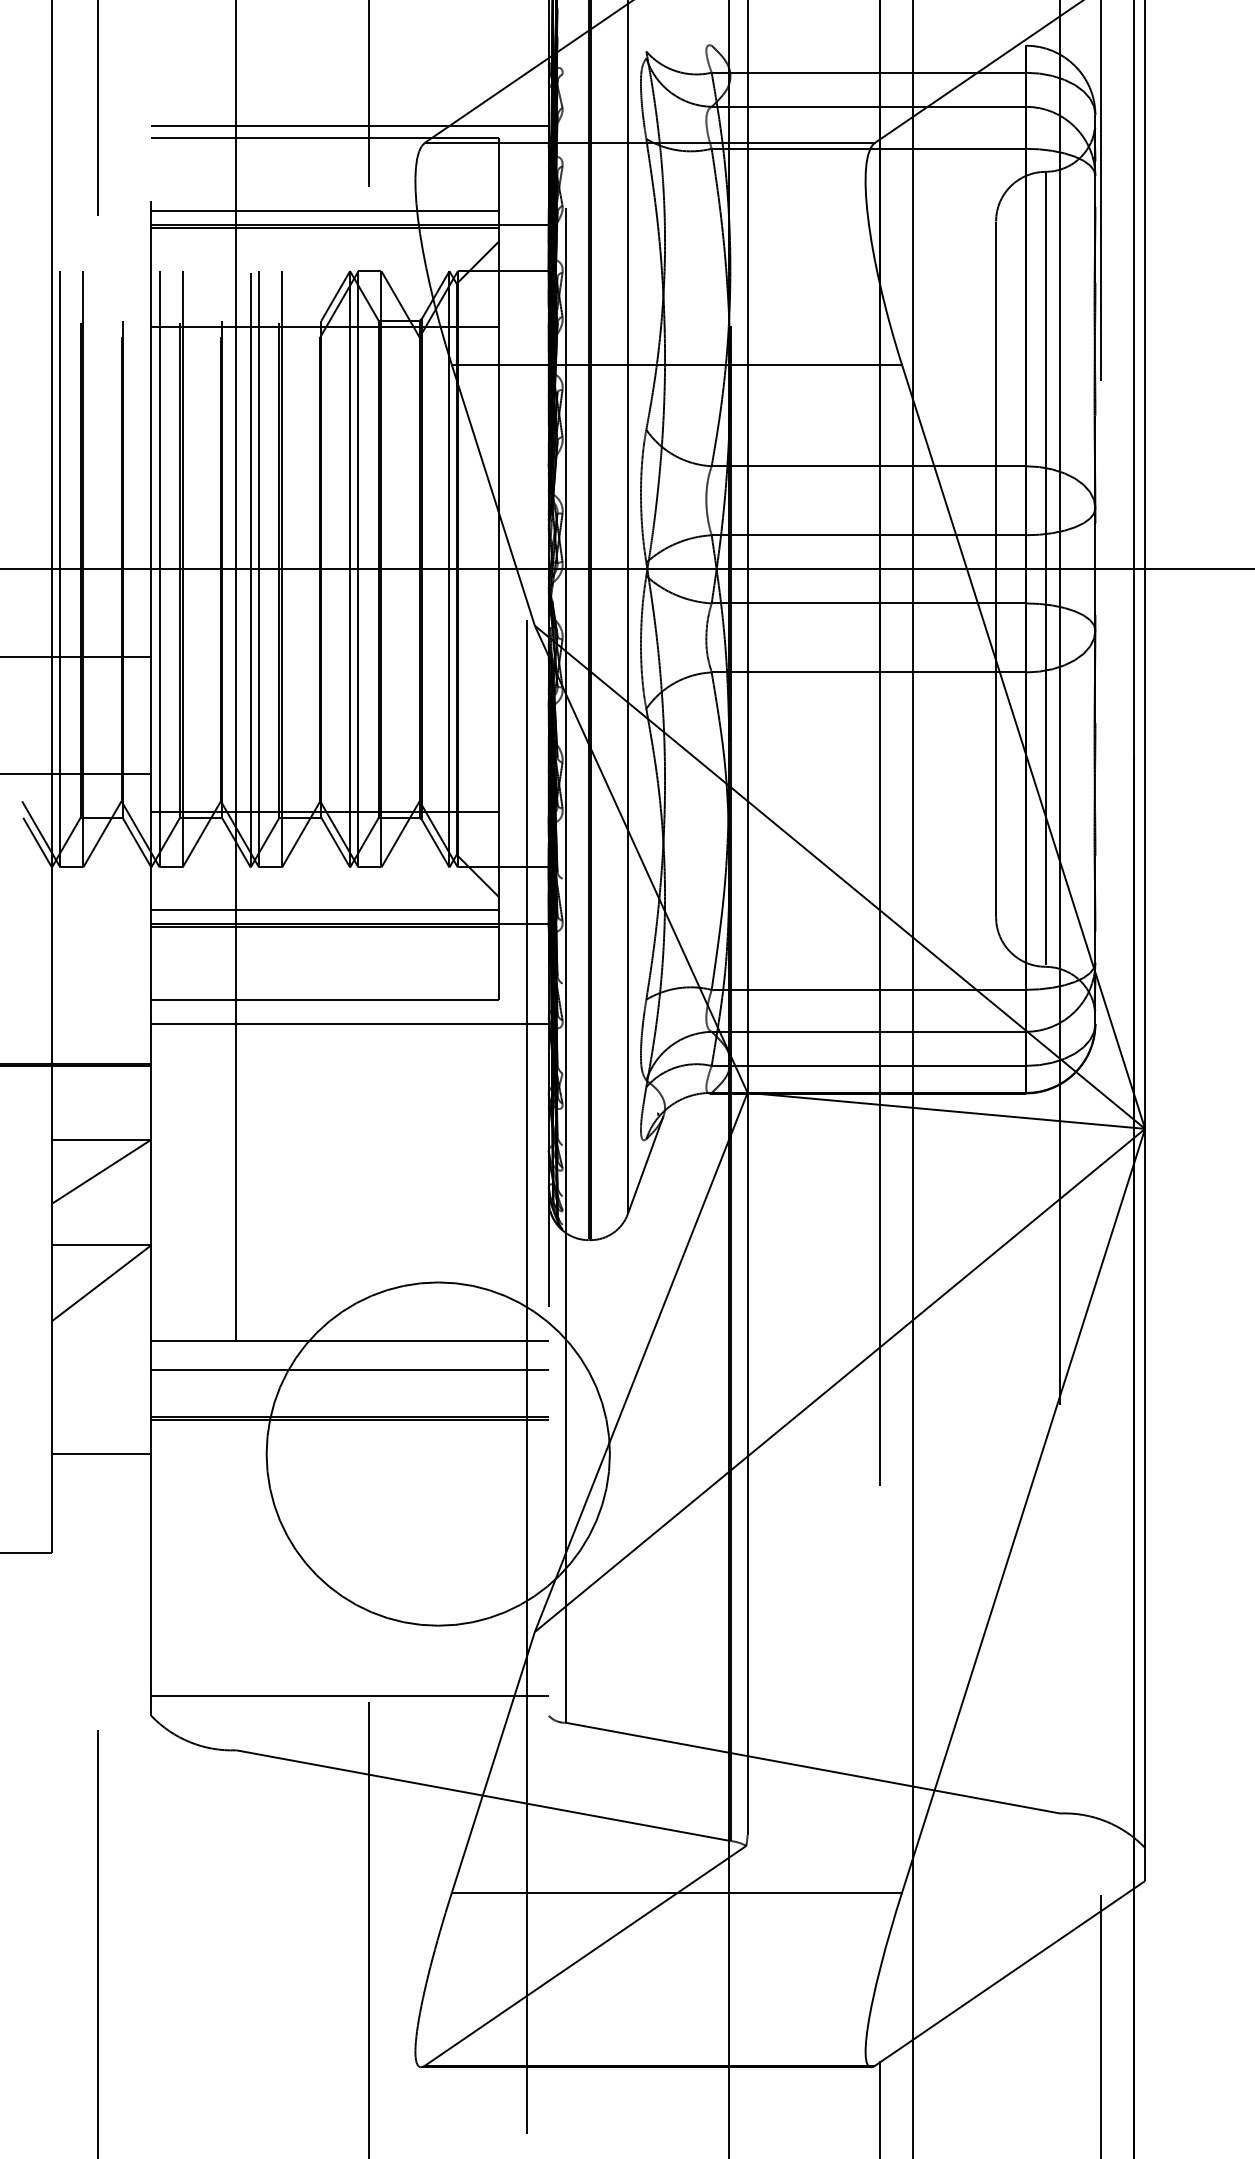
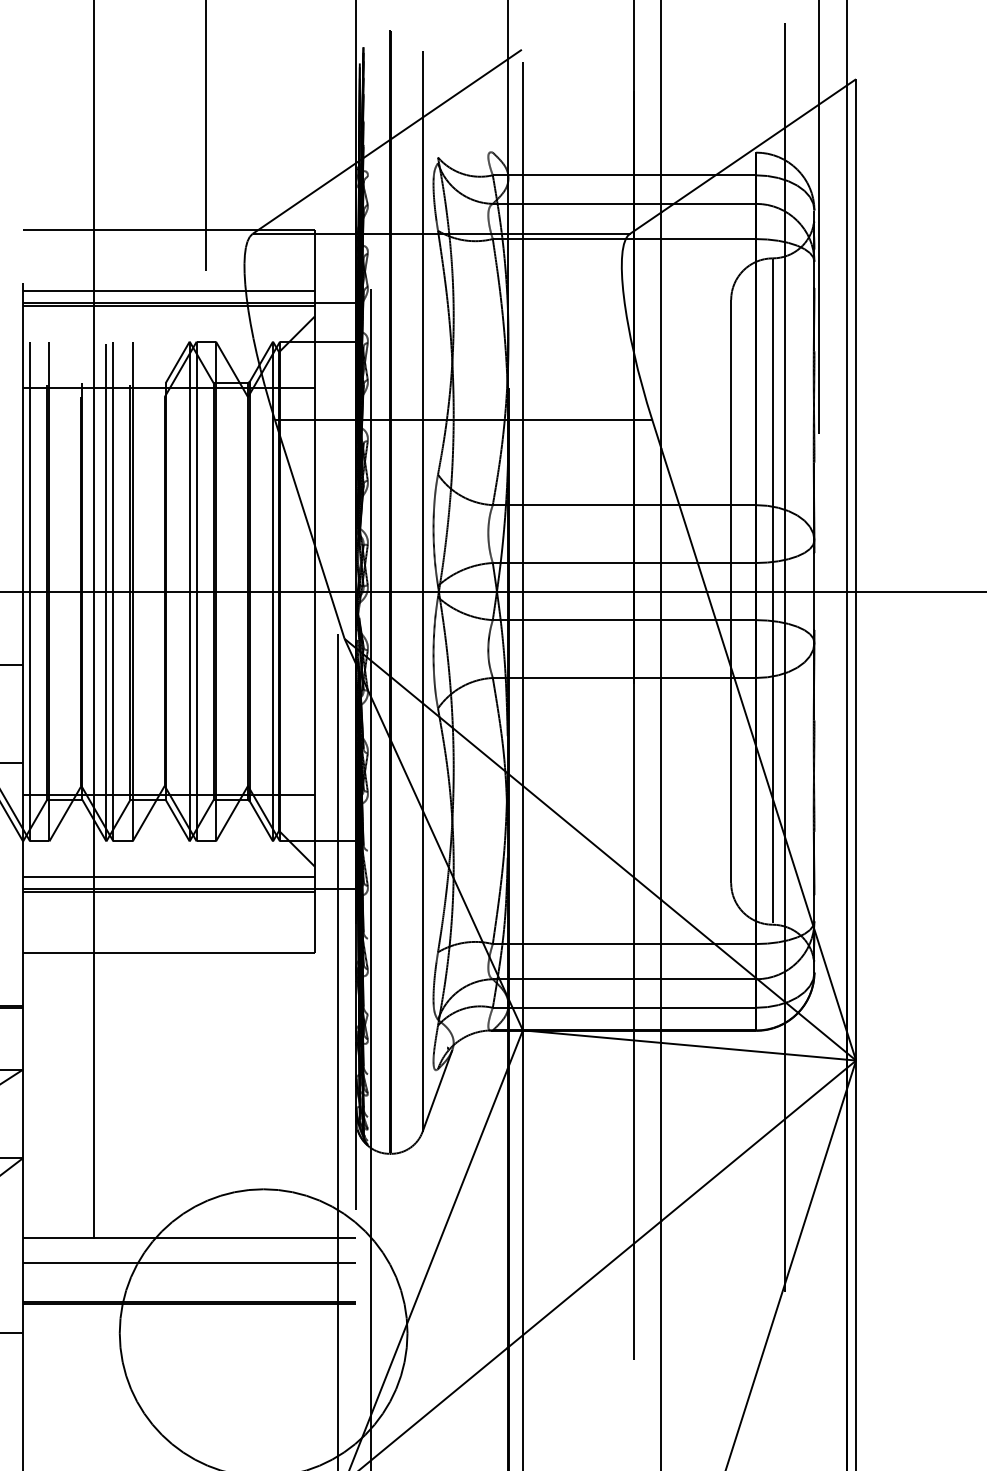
line: (349, 125) -> (189, 219), removed
line: (349, 1024) -> (189, 973), removed

